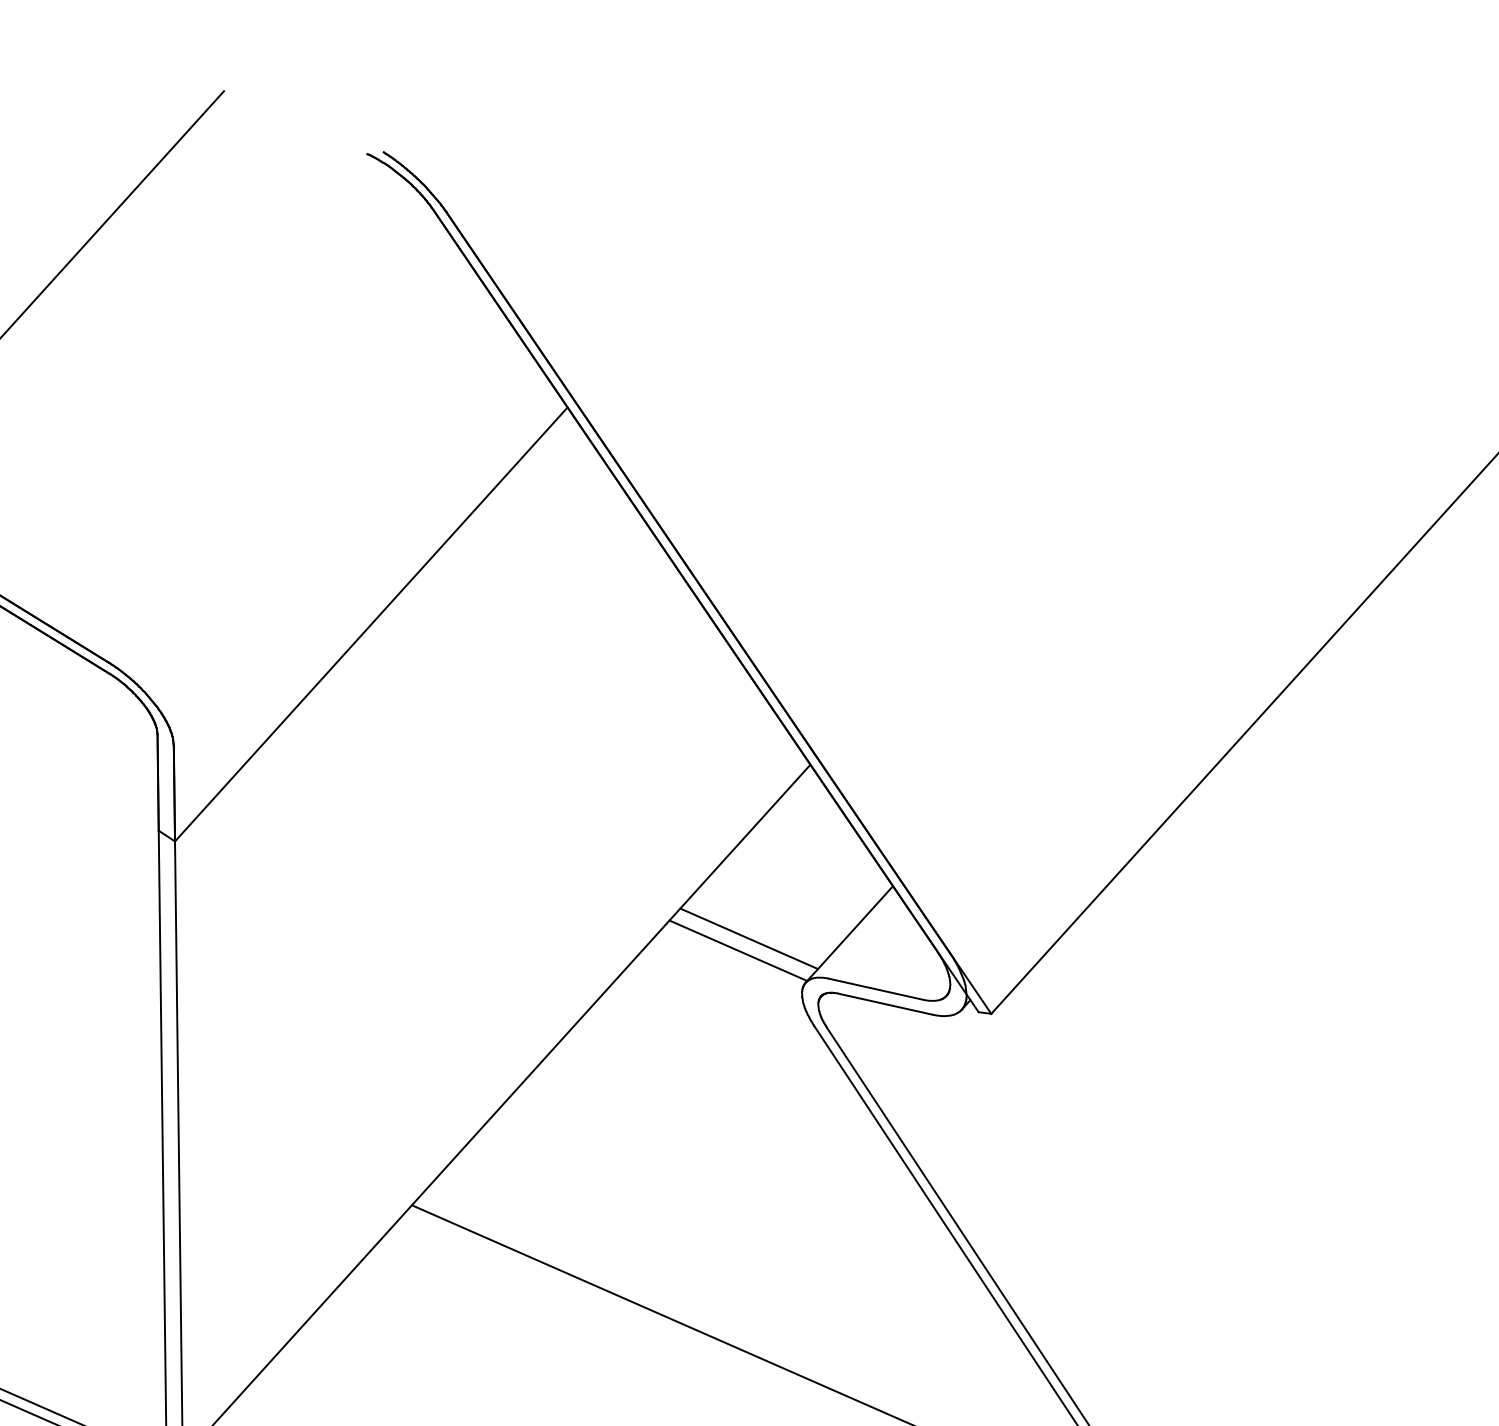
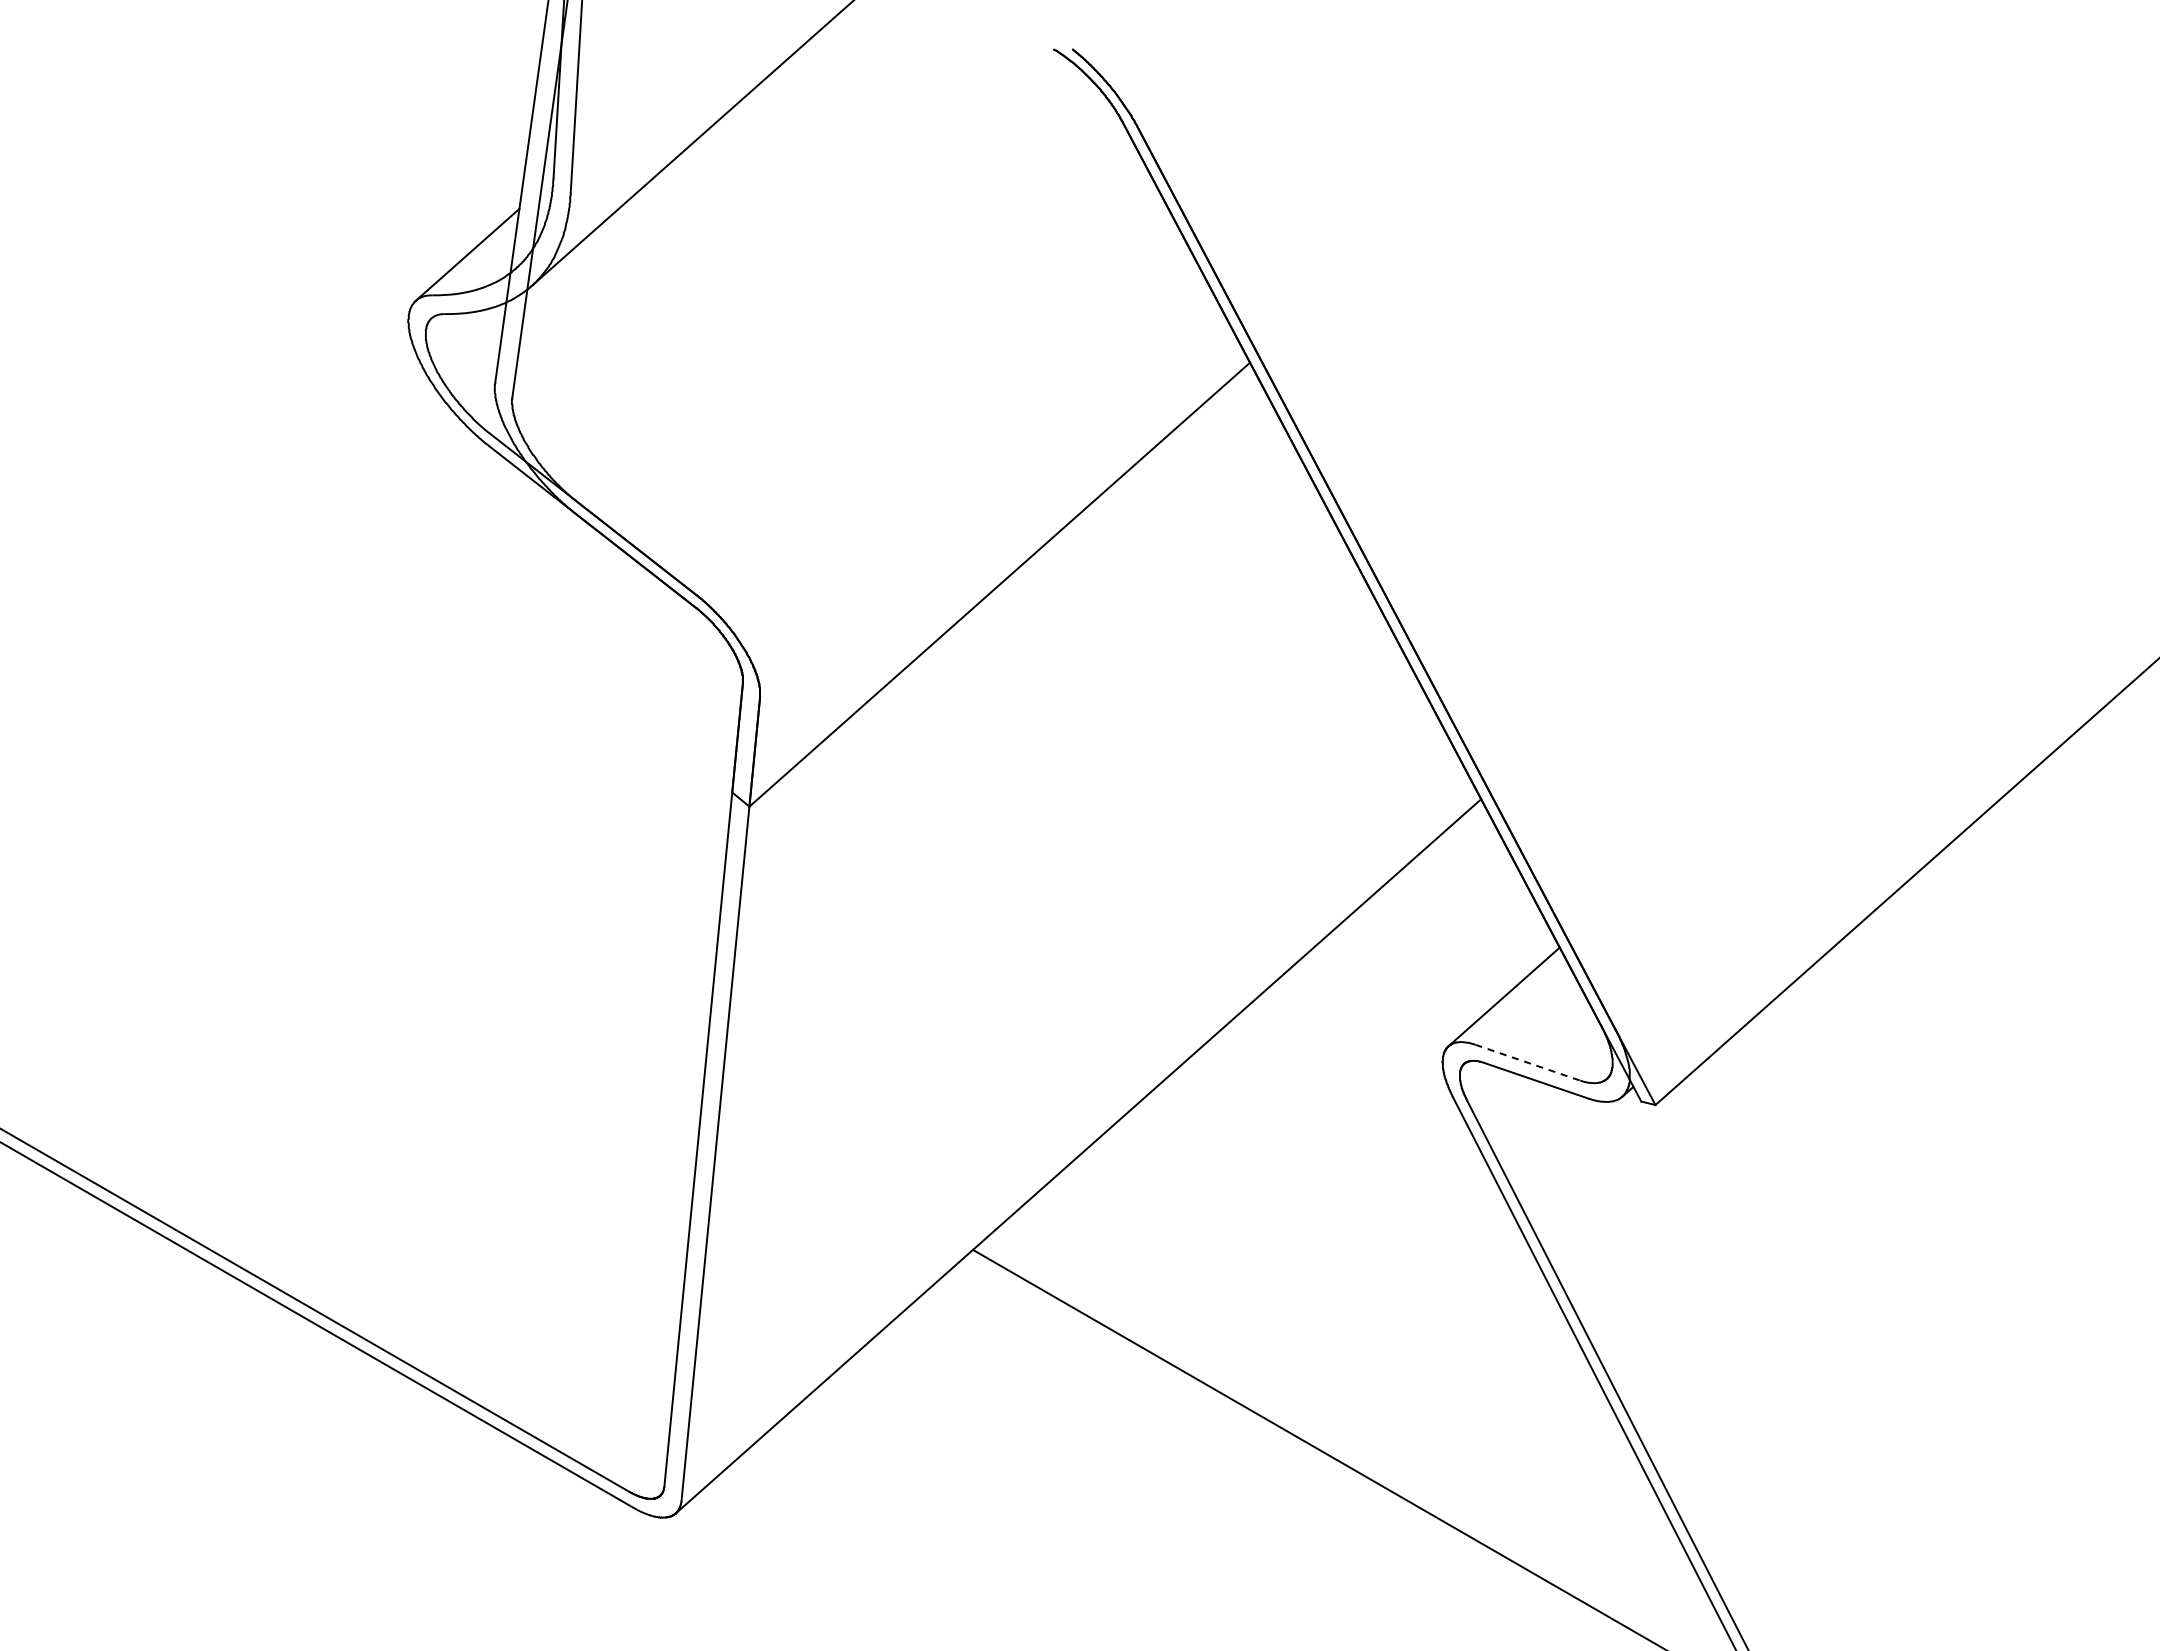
line: (749, 938) -> (1389, 989), removed
line: (738, 950) -> (1375, 1001), removed
line: (876, 989) -> (1528, 1062), solid -> dashed

